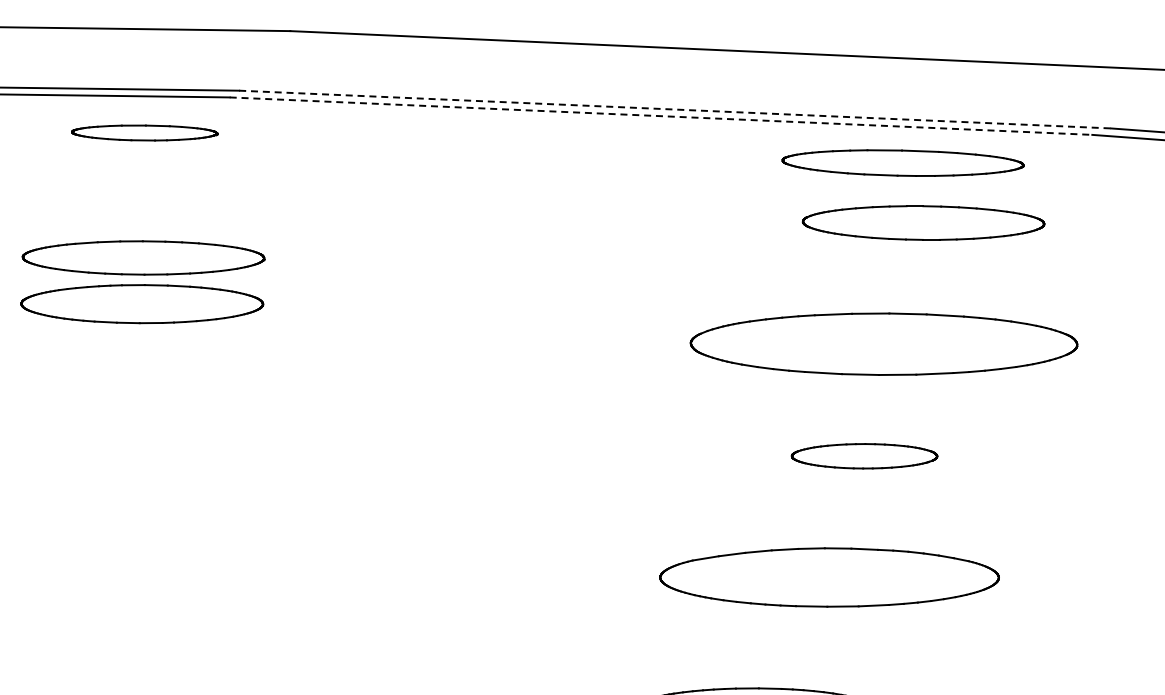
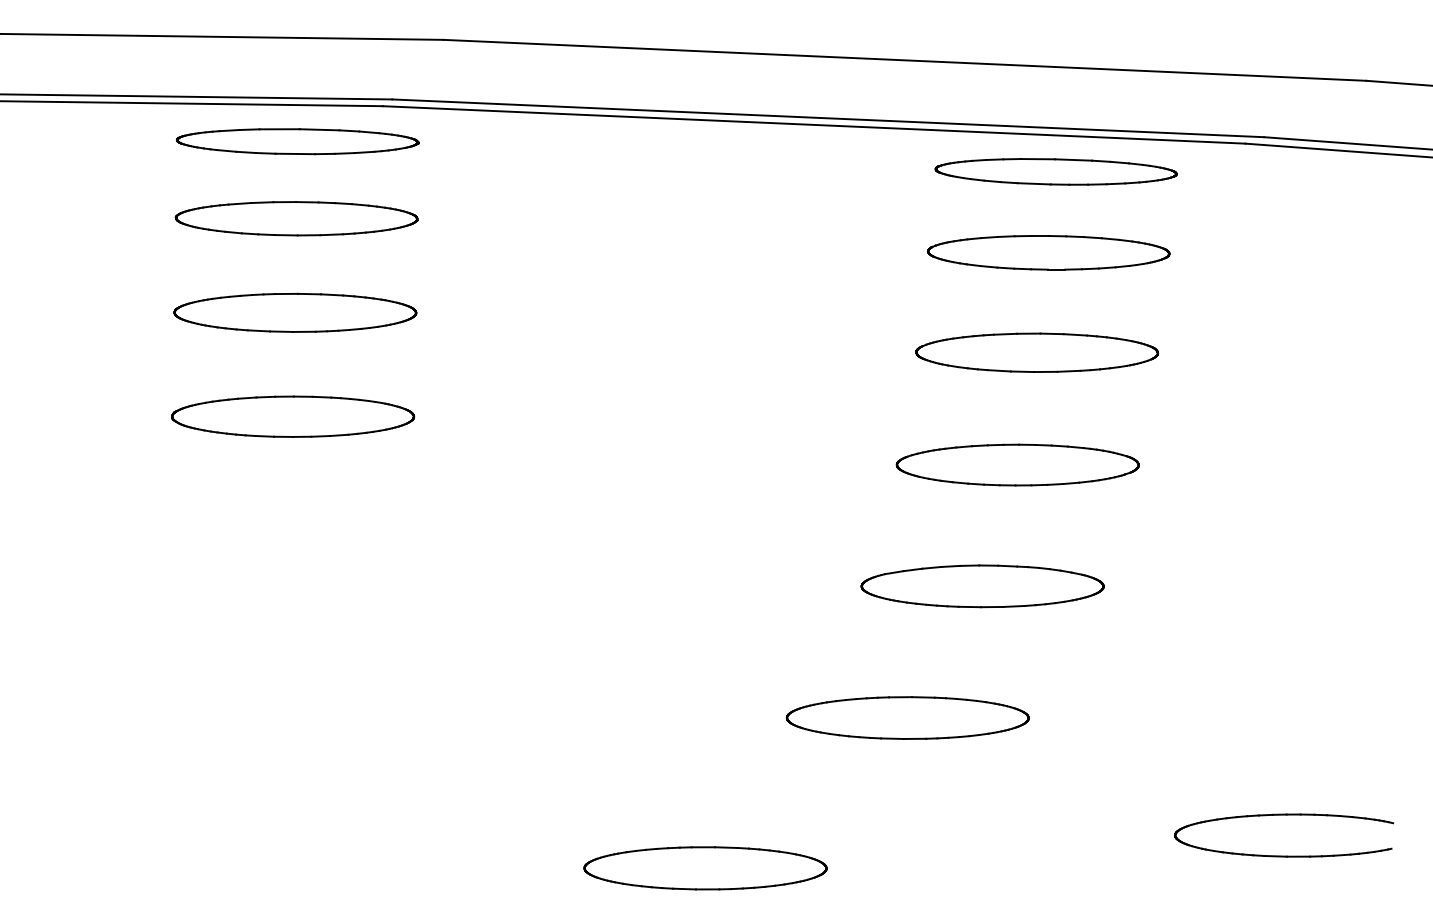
line: (675, 109) -> (828, 118), dashed -> solid
line: (661, 115) -> (814, 124), dashed -> solid
part: (144, 132) -> (297, 141), size x1.67
part: (923, 222) -> (1048, 252), moved
part: (143, 257) -> (296, 218), moved
part: (883, 343) -> (1036, 352), size x0.62
part: (140, 407) -> (293, 416), added
part: (864, 455) -> (1017, 464), size x1.67
part: (829, 577) -> (982, 586), size x0.71

